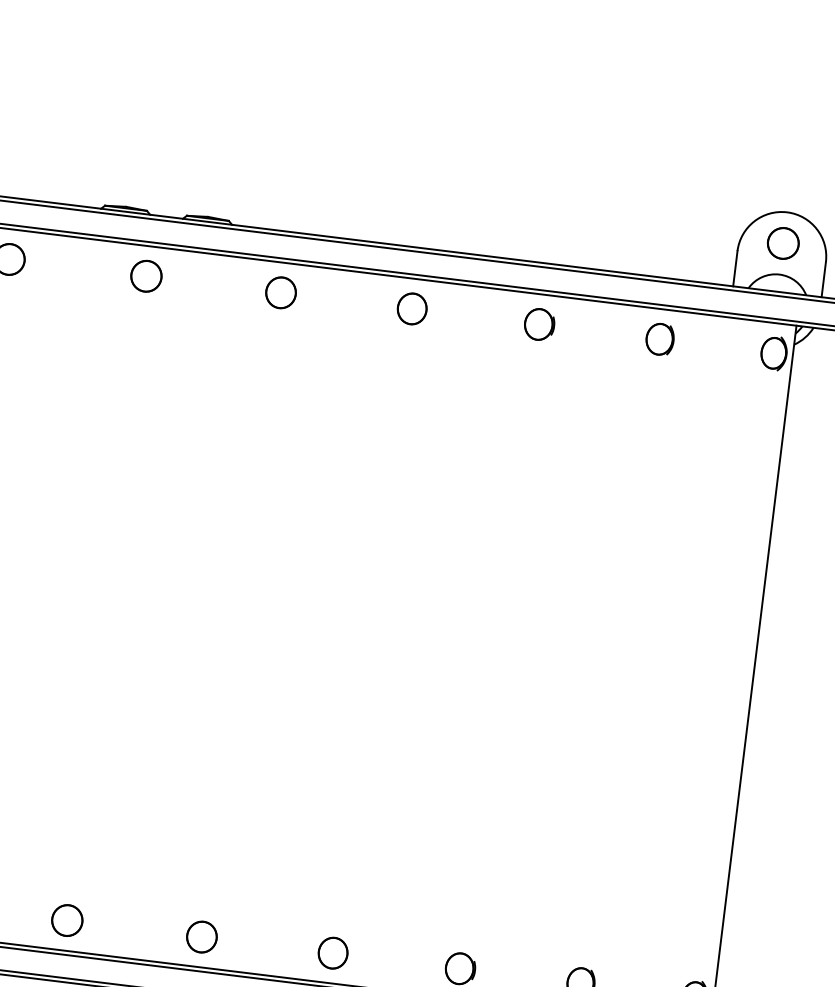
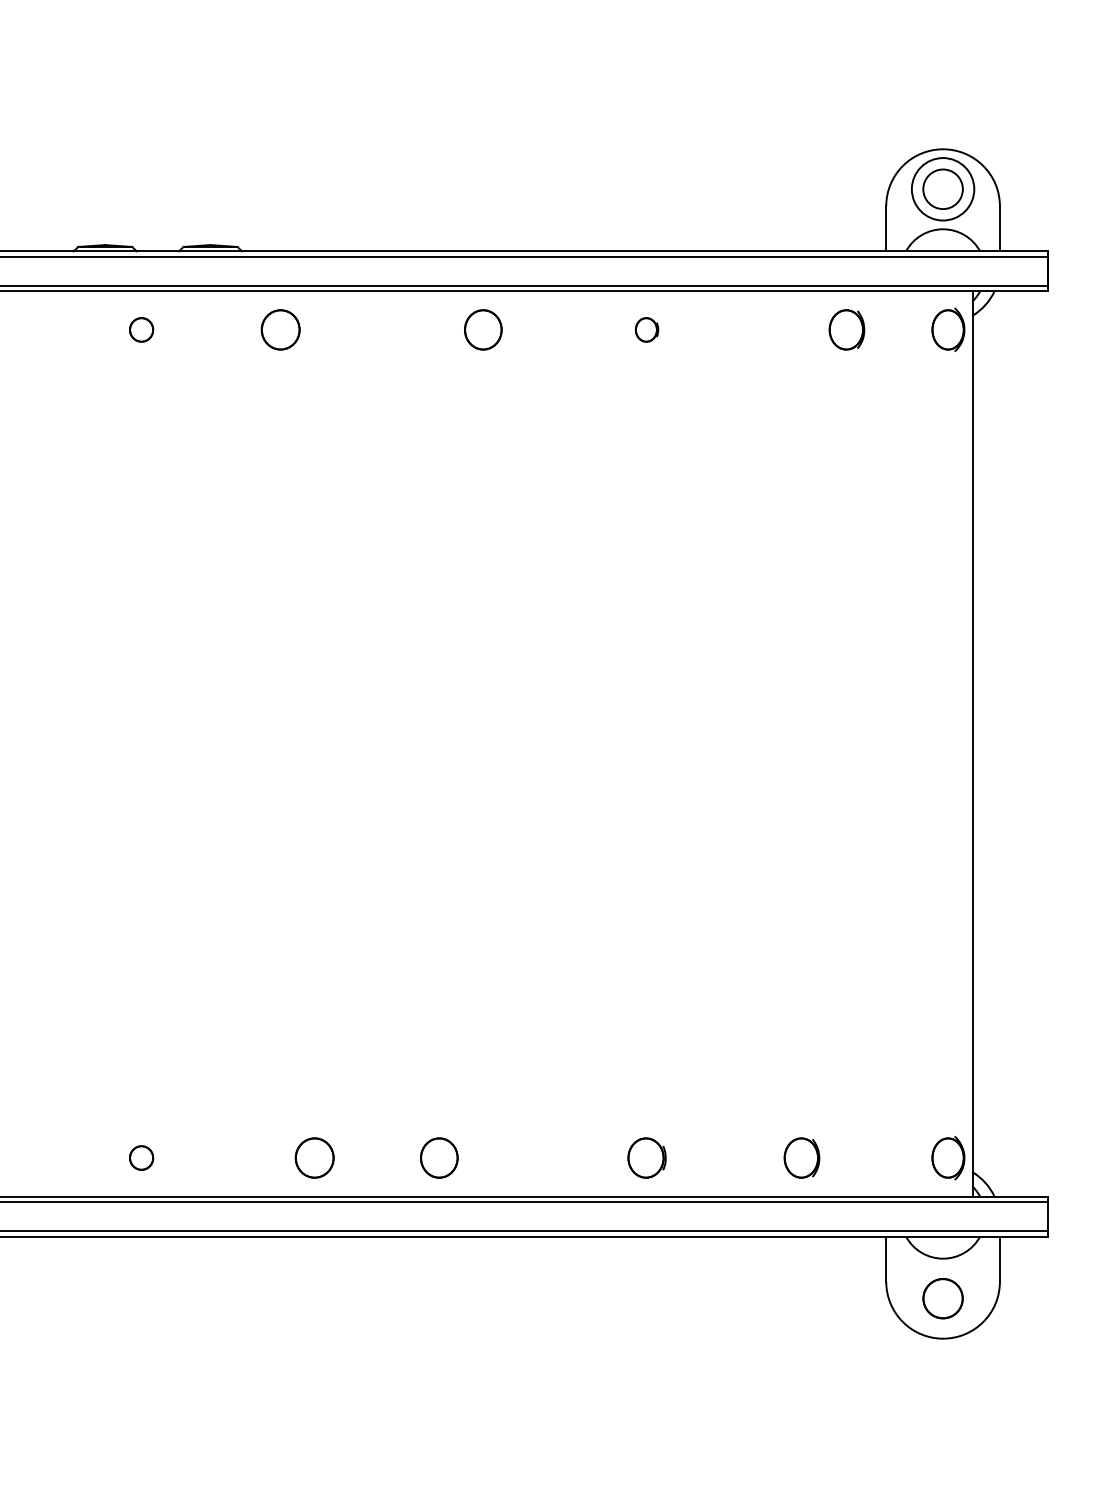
circle: (782, 242) -> (942, 188), size x1.6
part: (146, 275) -> (141, 329), size x0.6
part: (280, 292) -> (280, 329), moved
part: (539, 324) -> (646, 329), size x0.6
part: (659, 339) -> (846, 329), moved
part: (67, 920) -> (141, 1157), size x0.6
part: (333, 952) -> (439, 1157), moved

